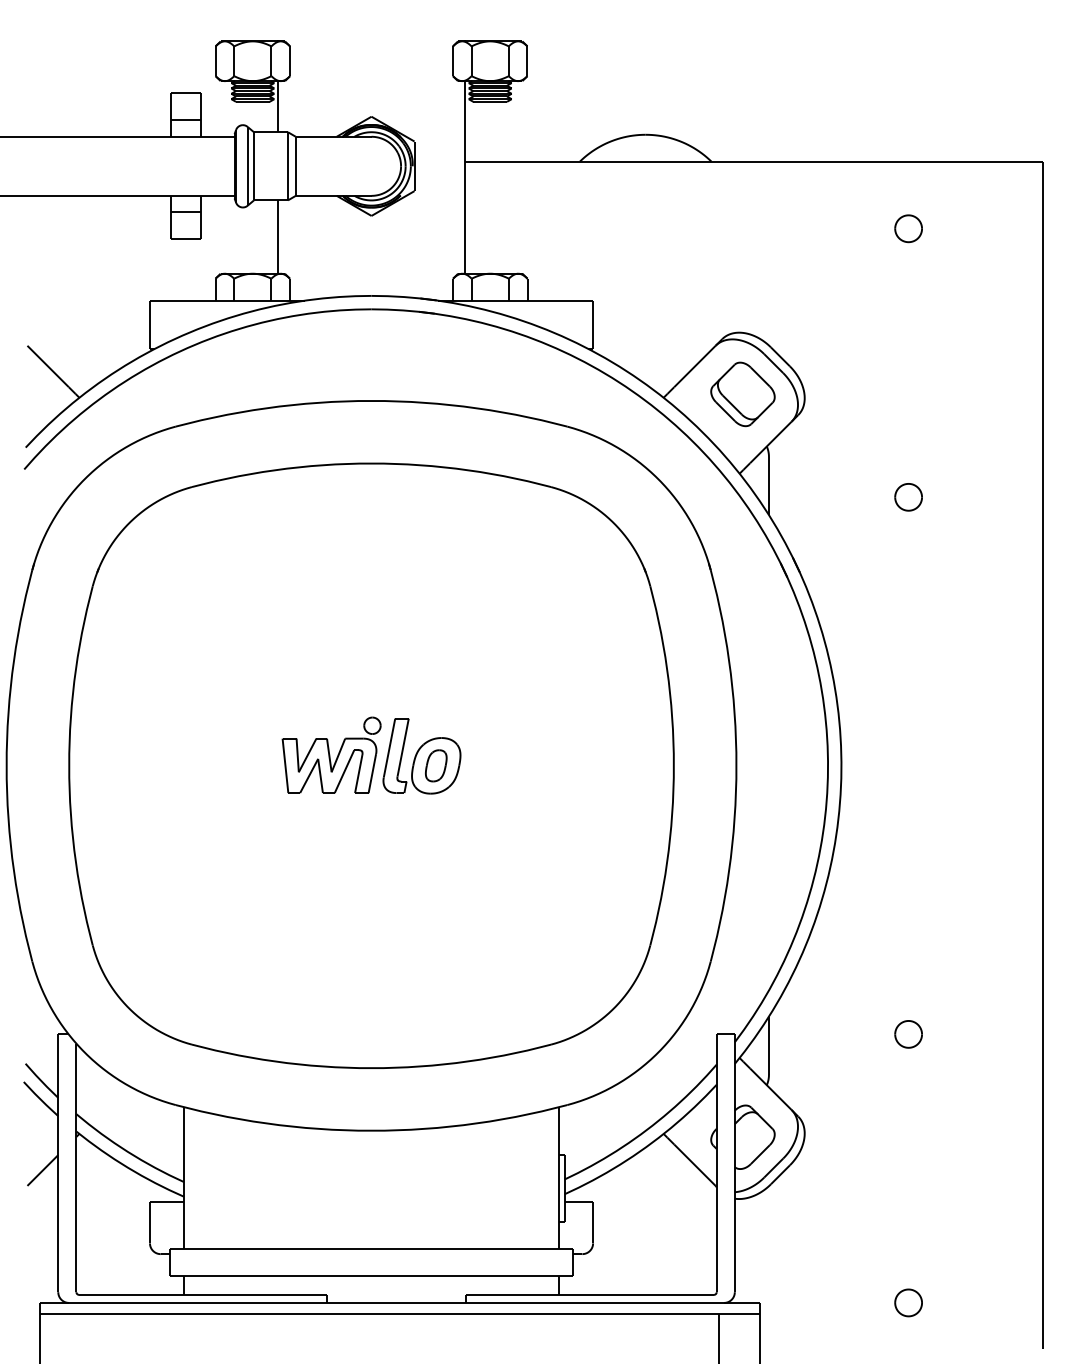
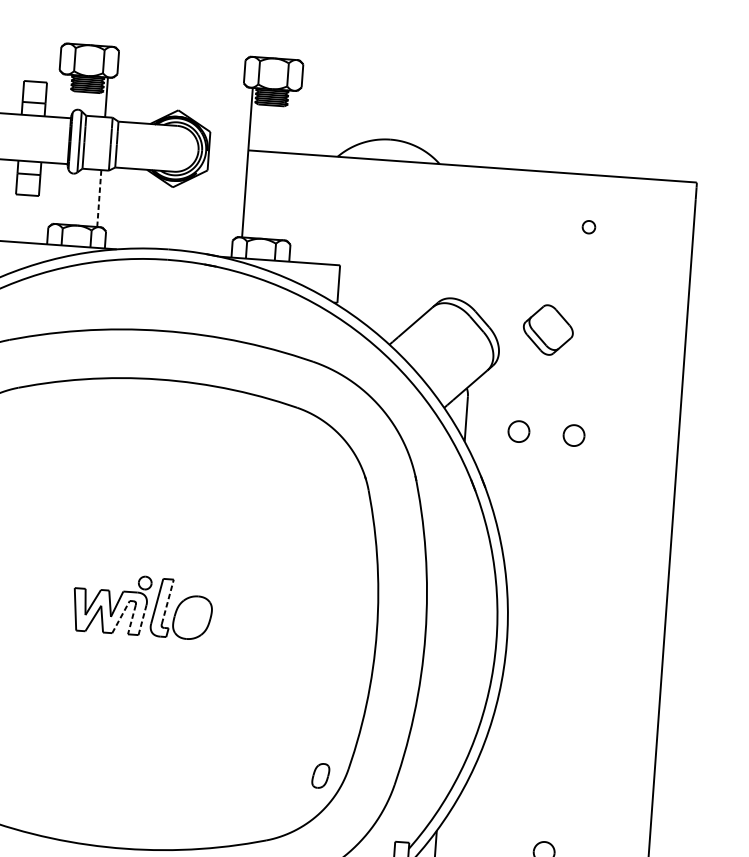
part: (908, 228) -> (588, 226), size x0.6
line: (278, 237) -> (99, 198), solid -> dashed
part: (742, 394) -> (547, 330), moved
part: (837, 497) -> (518, 431), added
line: (403, 747) -> (168, 601), solid -> dashed
part: (436, 765) -> (321, 775), moved
line: (344, 771) -> (120, 617), solid -> dashed
line: (372, 773) -> (142, 620), solid -> dashed
line: (358, 774) -> (131, 620), solid -> dashed

